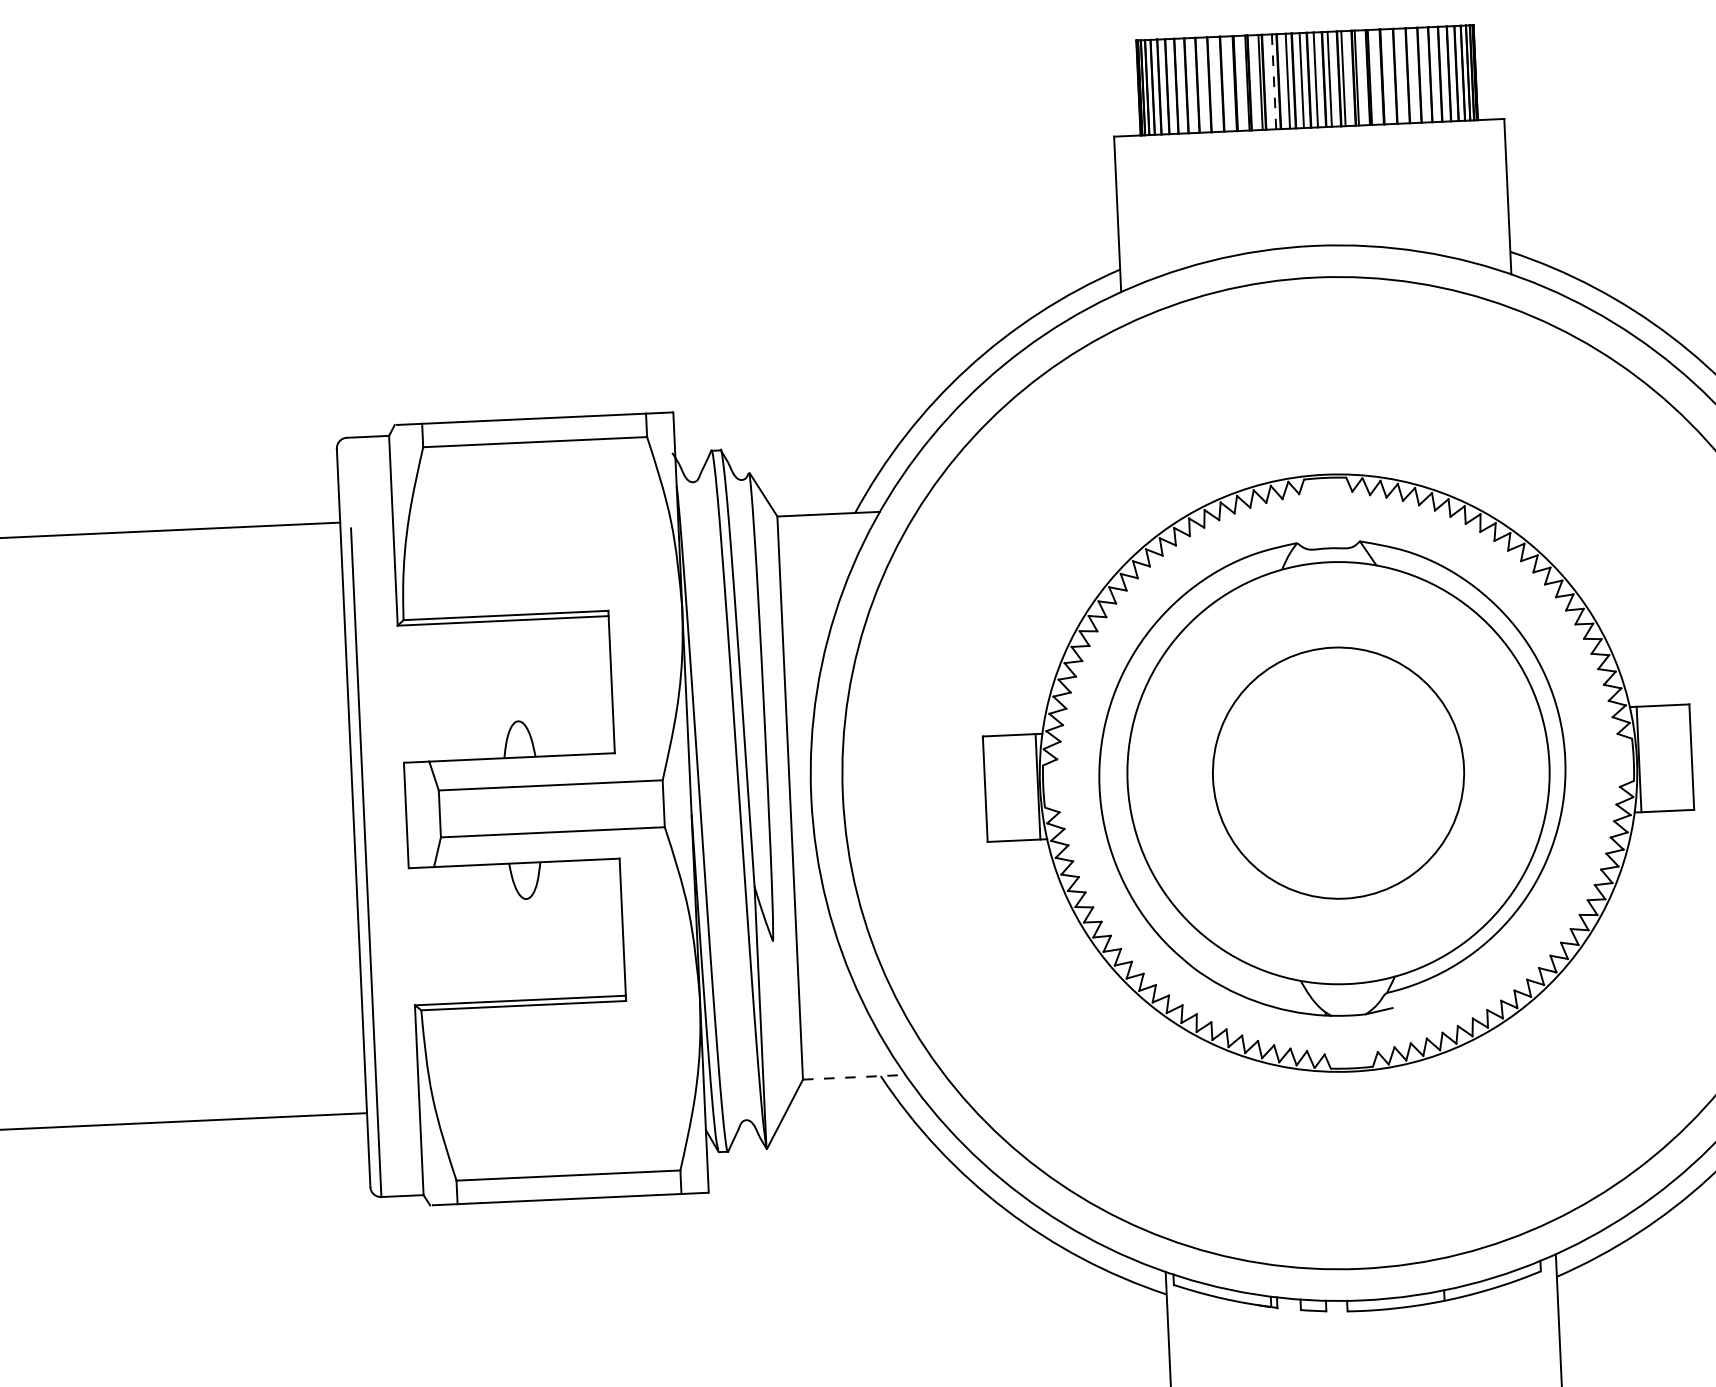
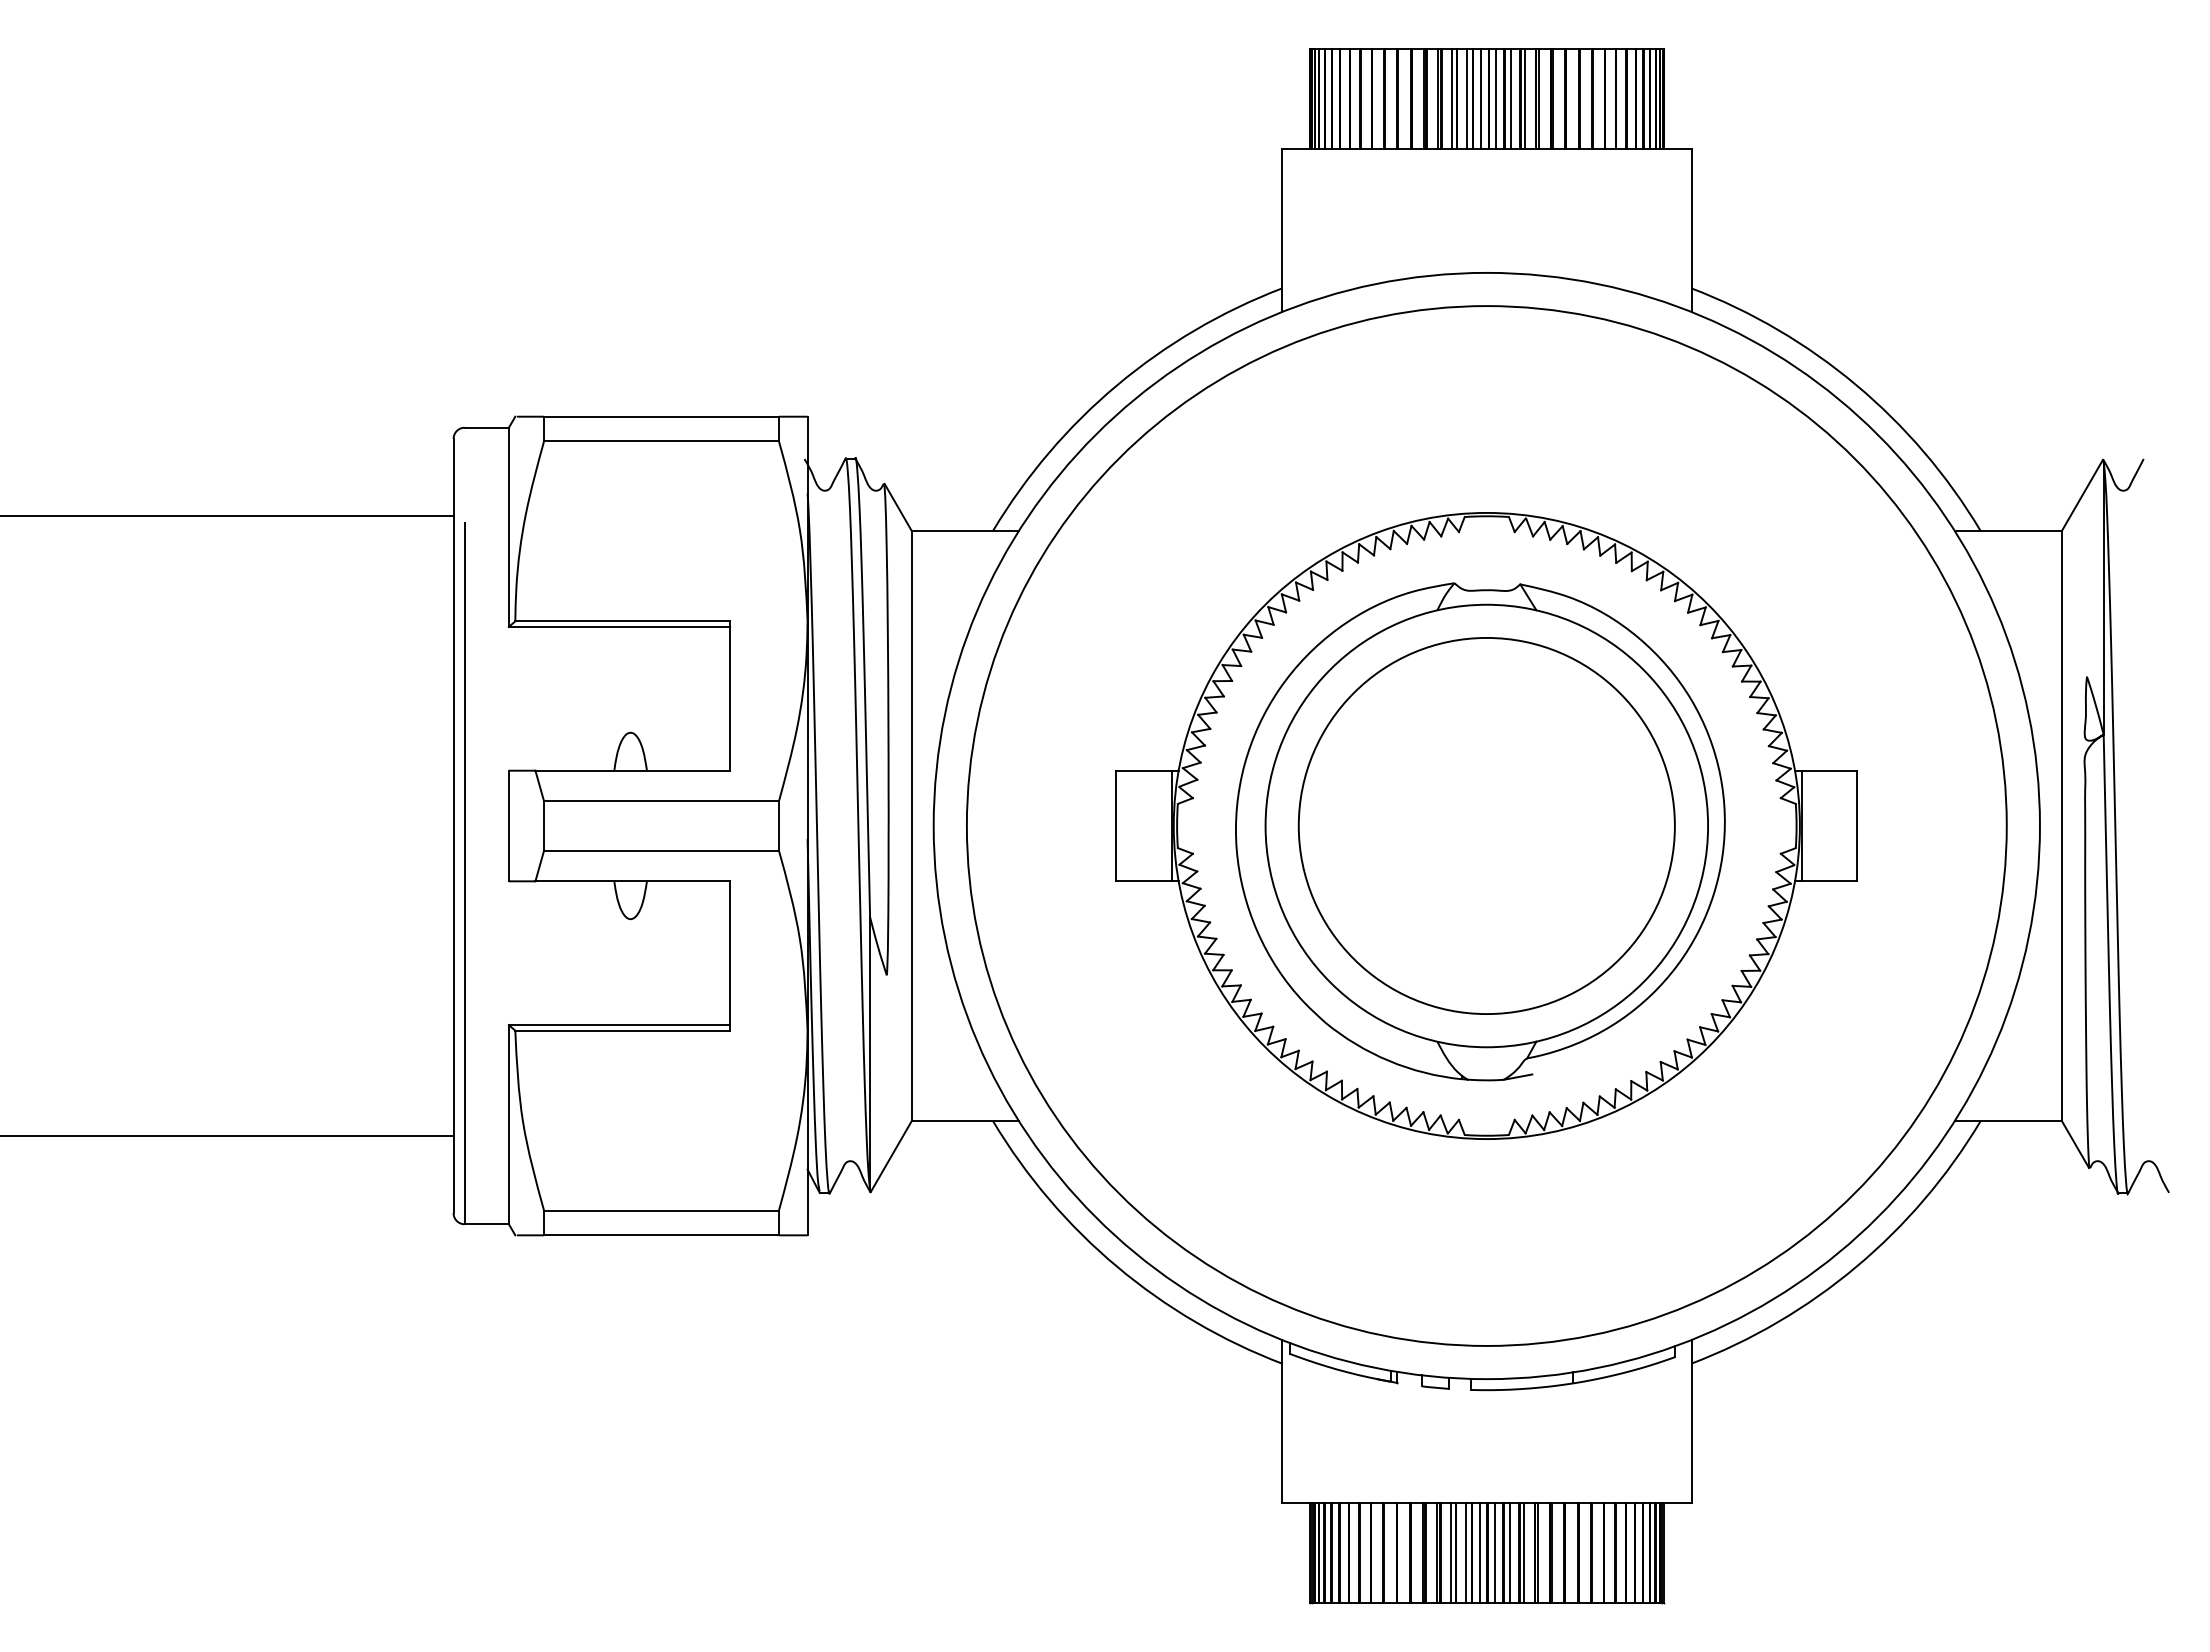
line: (1274, 82) -> (1452, 99), dashed -> solid
circle: (1338, 772) -> (1486, 825), size x1.43
line: (854, 1077) -> (965, 1121), dashed -> solid

